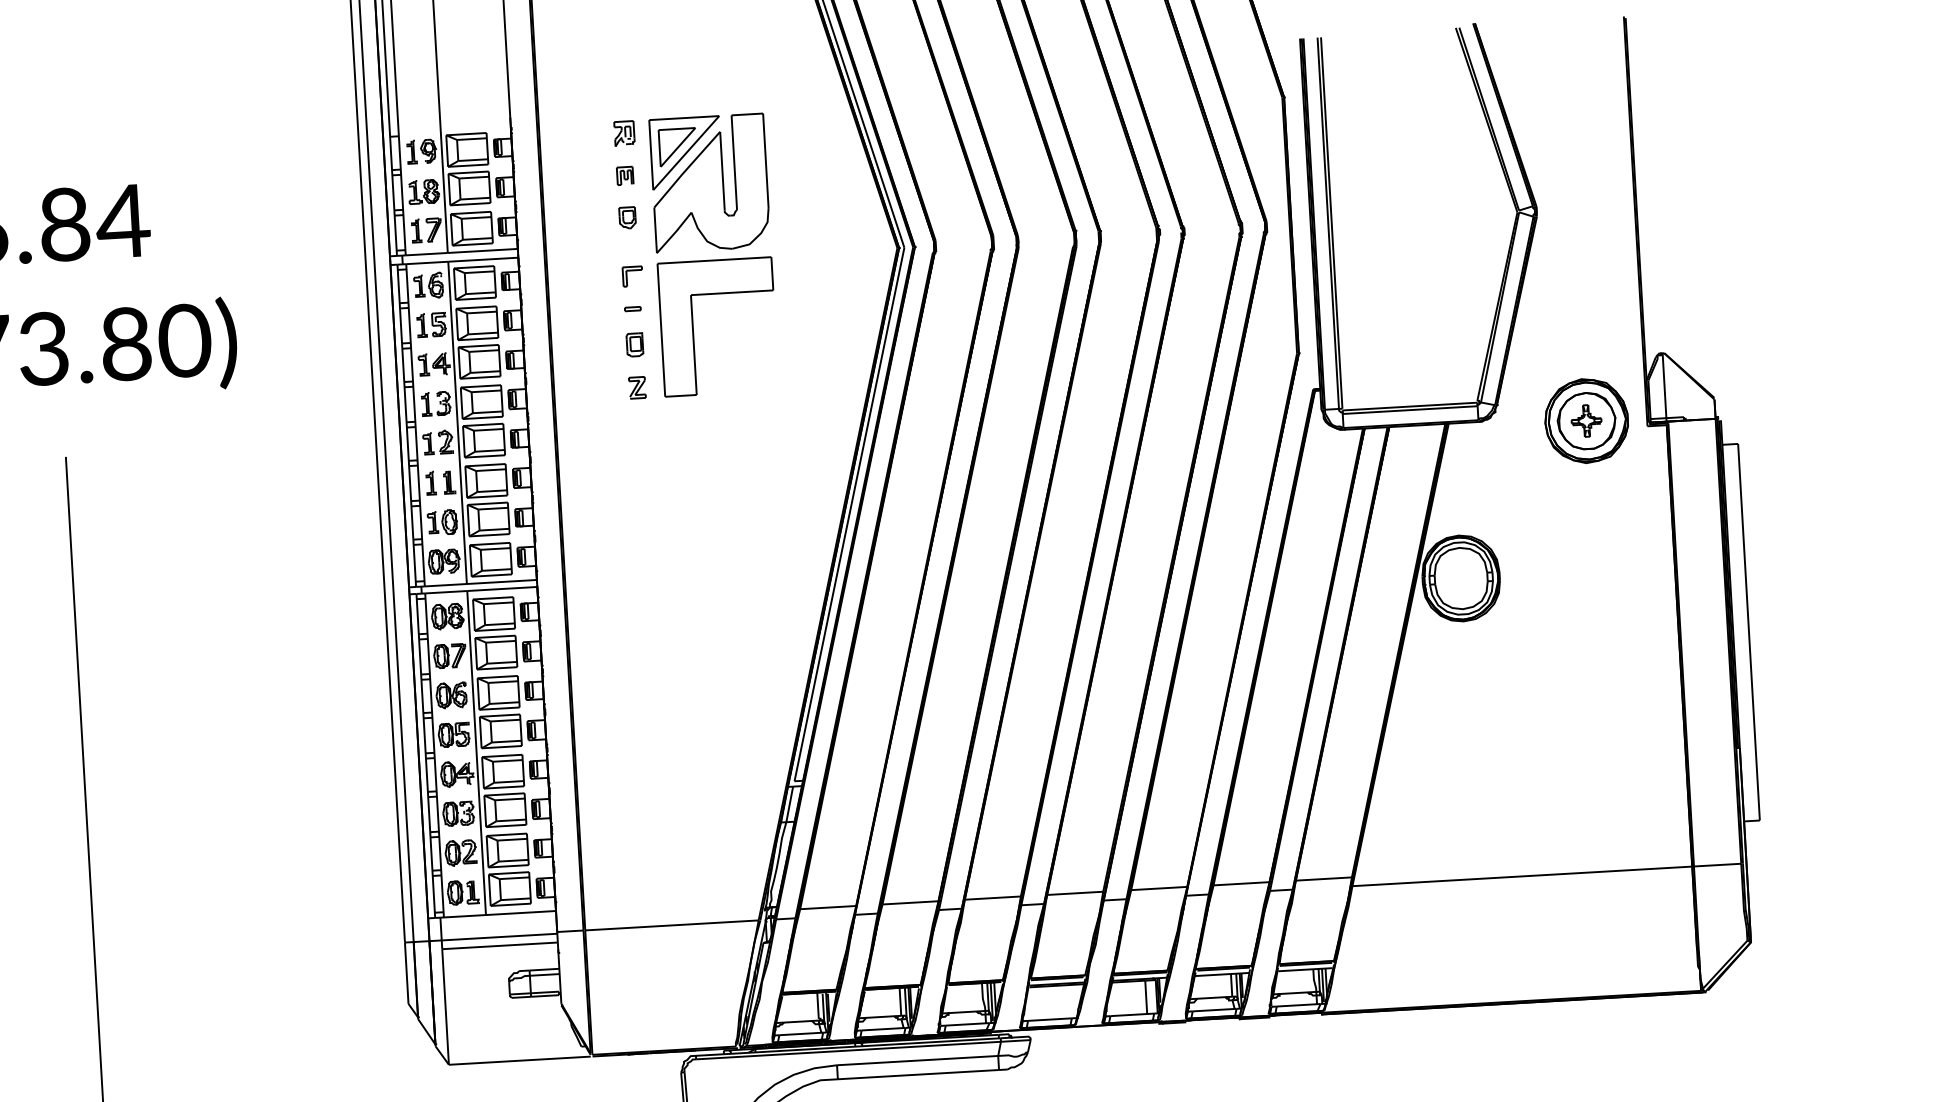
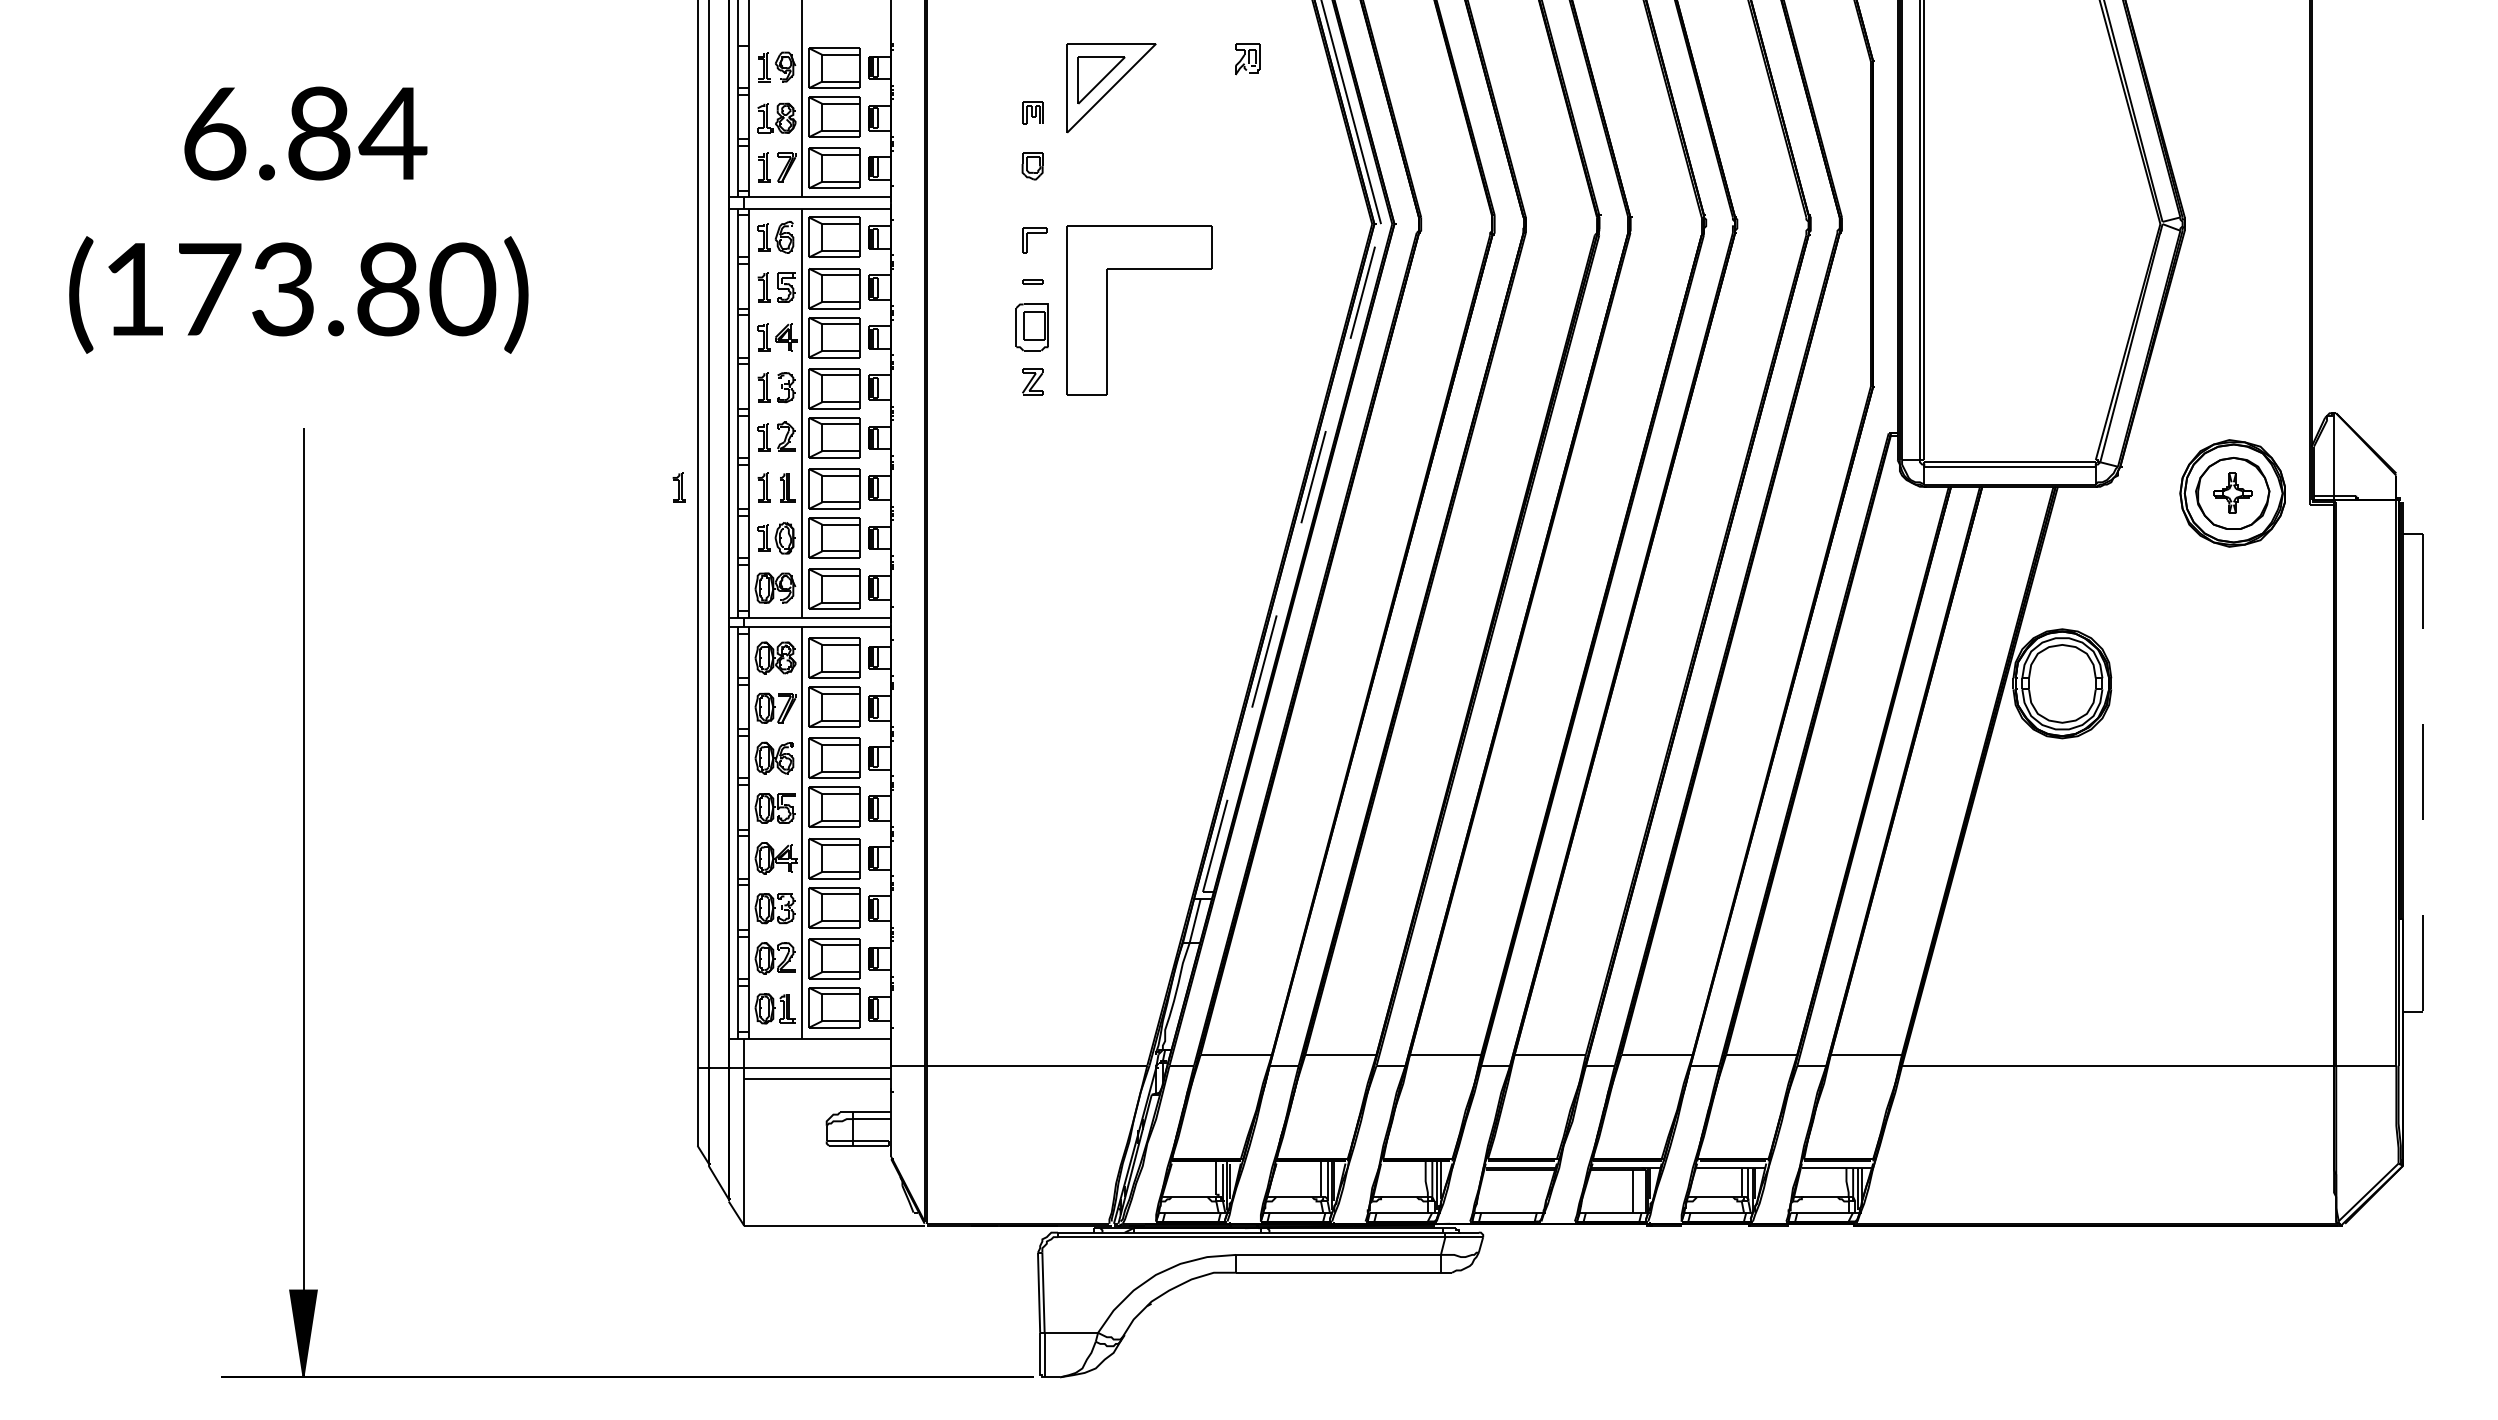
part: (624, 133) -> (1247, 59), moved
part: (709, 183) -> (1139, 128), removed
part: (634, 344) -> (1032, 327), size x1.6
part: (363, 486) -> (678, 487), added
line: (849, 514) -> (1292, 558), solid -> dashed
line: (1749, 632) -> (2423, 773), solid -> dashed

